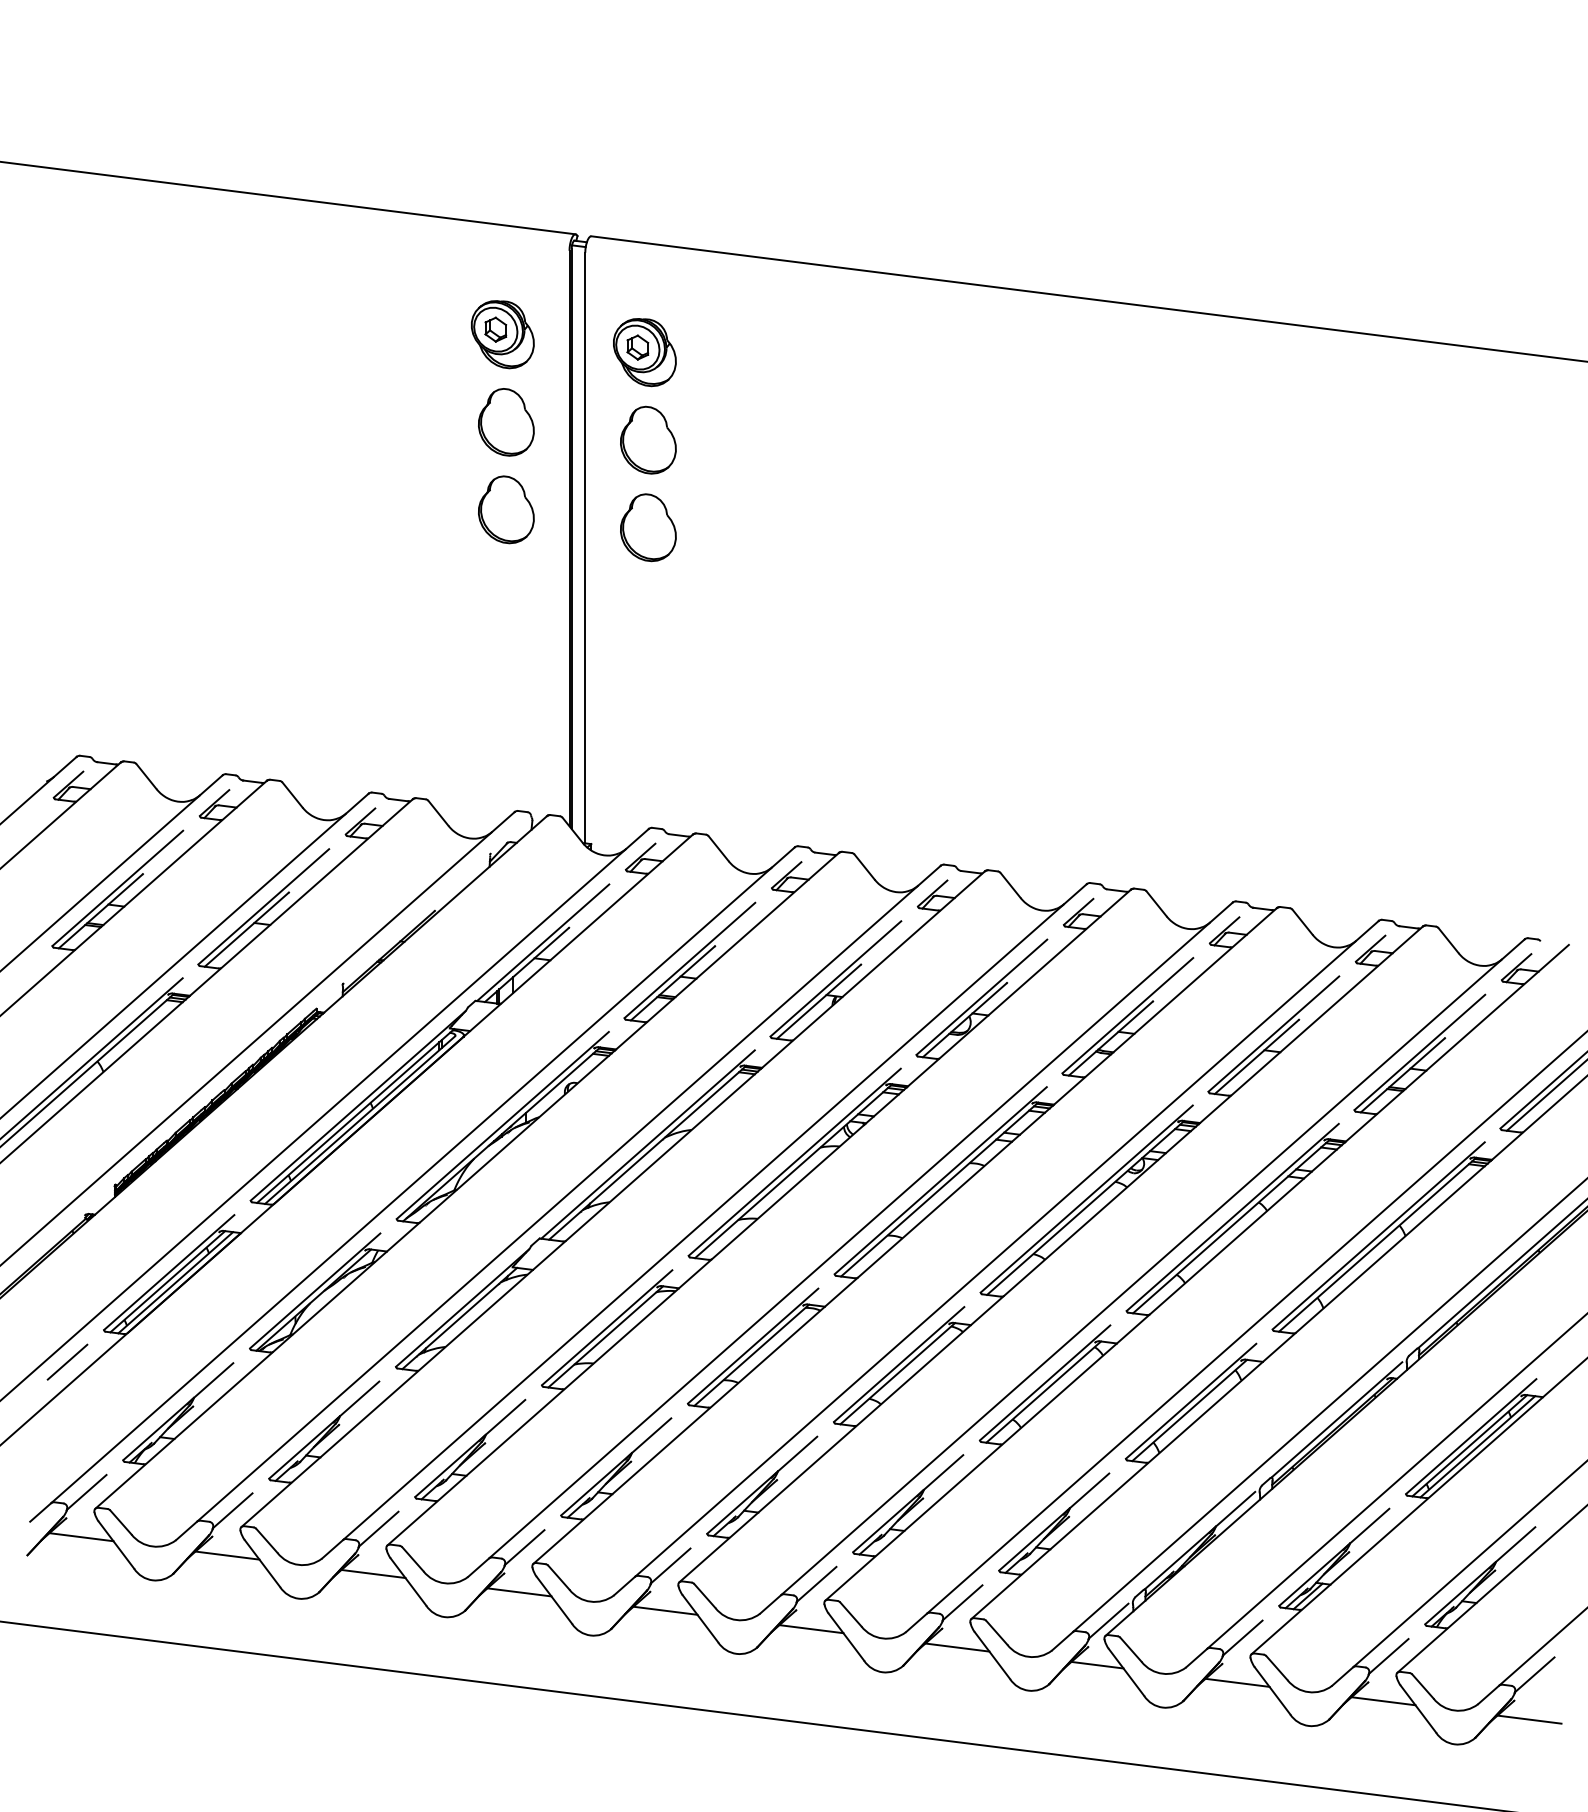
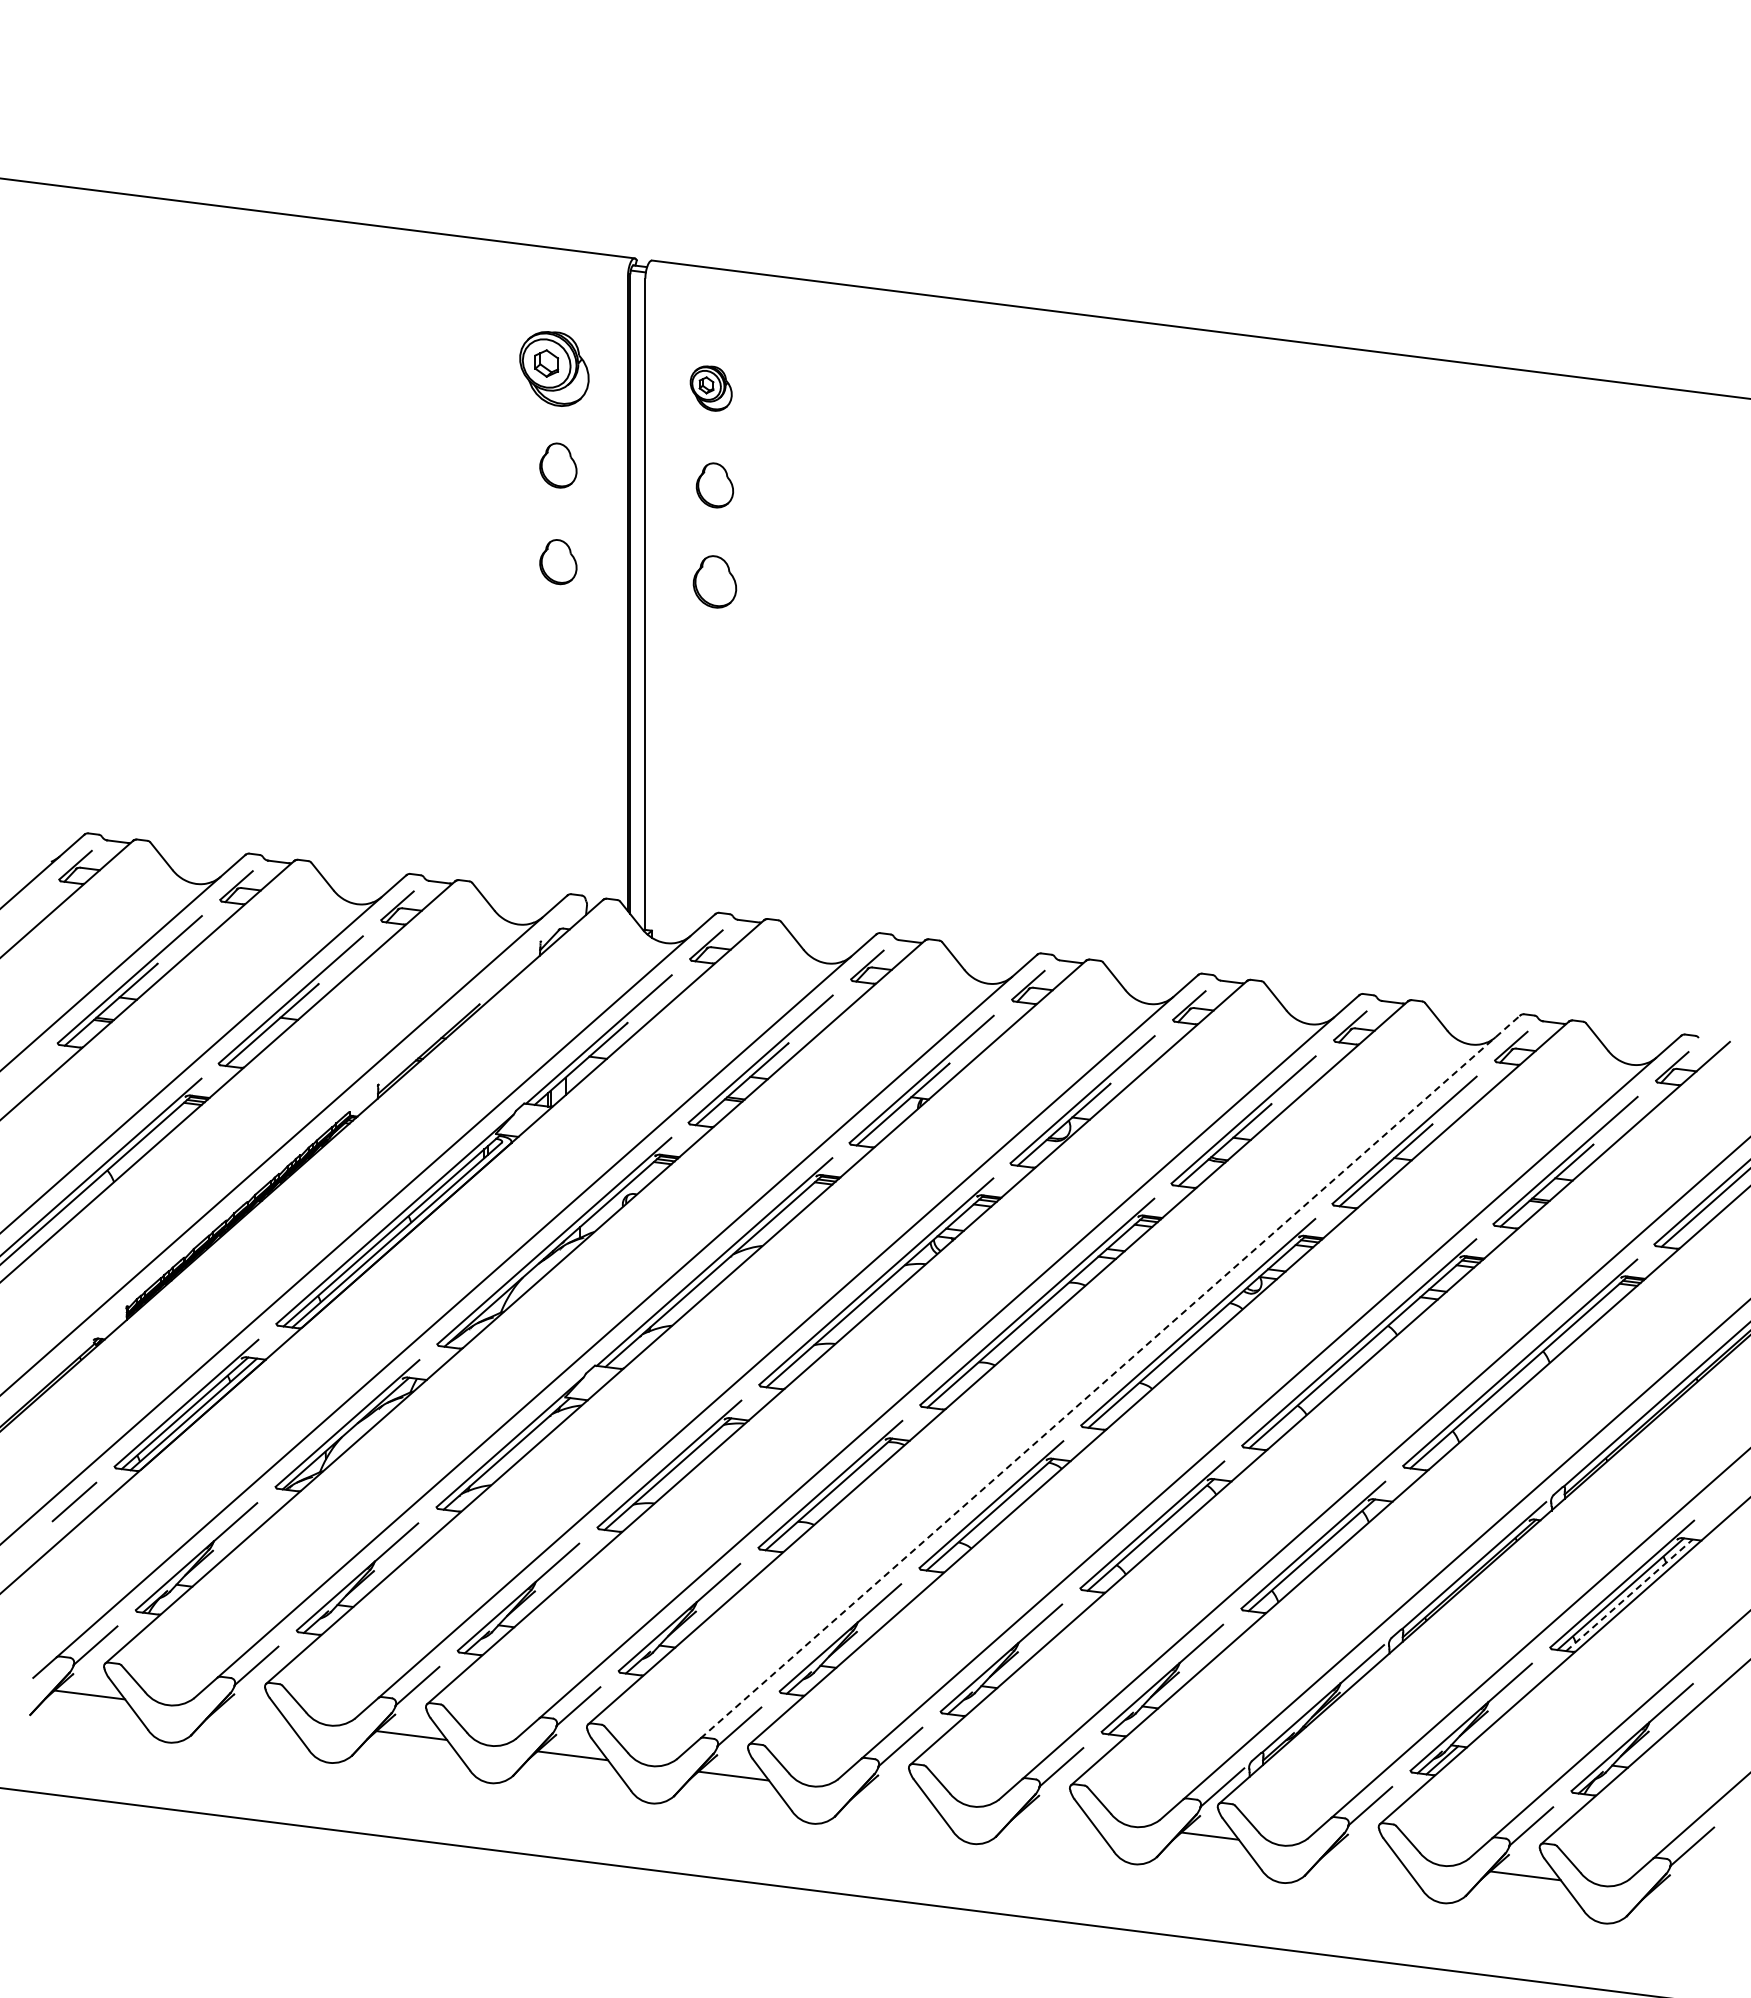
part: (645, 352) -> (711, 388), size x0.6
part: (506, 422) -> (558, 465), size x0.6
part: (647, 440) -> (714, 485), size x0.6
part: (506, 509) -> (558, 561), size x0.6
part: (647, 527) -> (714, 581), size x0.7
line: (1007, 1249) -> (1110, 1377), solid -> dashed
line: (1477, 1446) -> (1629, 1594), solid -> dashed
line: (227, 1554) -> (250, 1714), removed
line: (811, 1628) -> (894, 1795), removed
line: (957, 1647) -> (1055, 1816), removed
line: (1237, 1682) -> (1364, 1855), removed
line: (1529, 1719) -> (1686, 1895), removed

